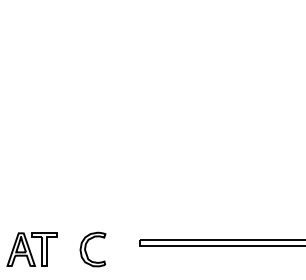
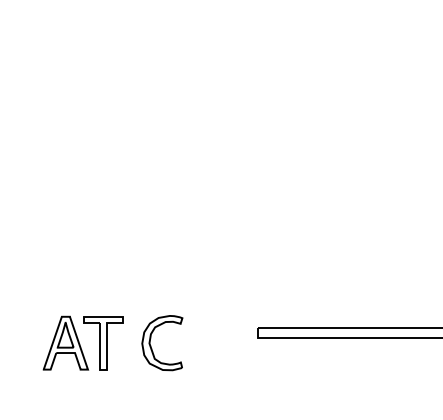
part: (86, 248) -> (151, 341), moved

